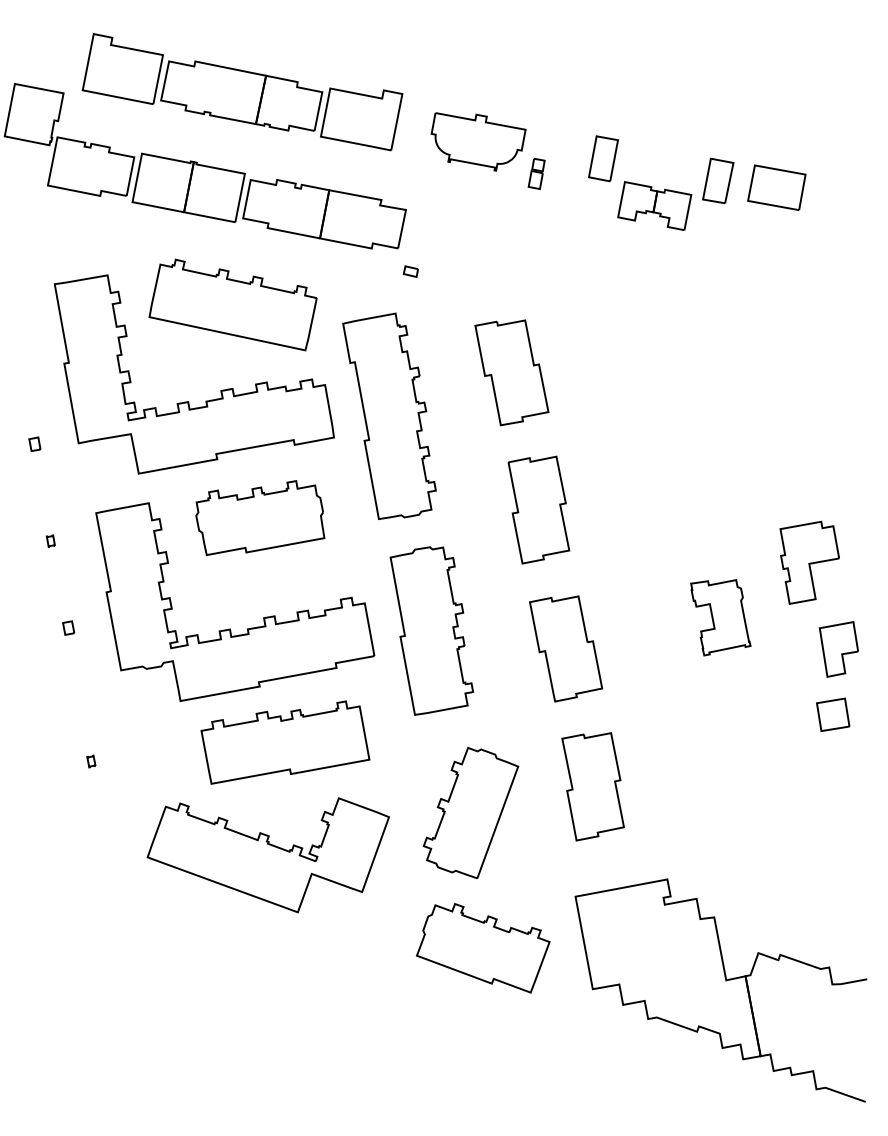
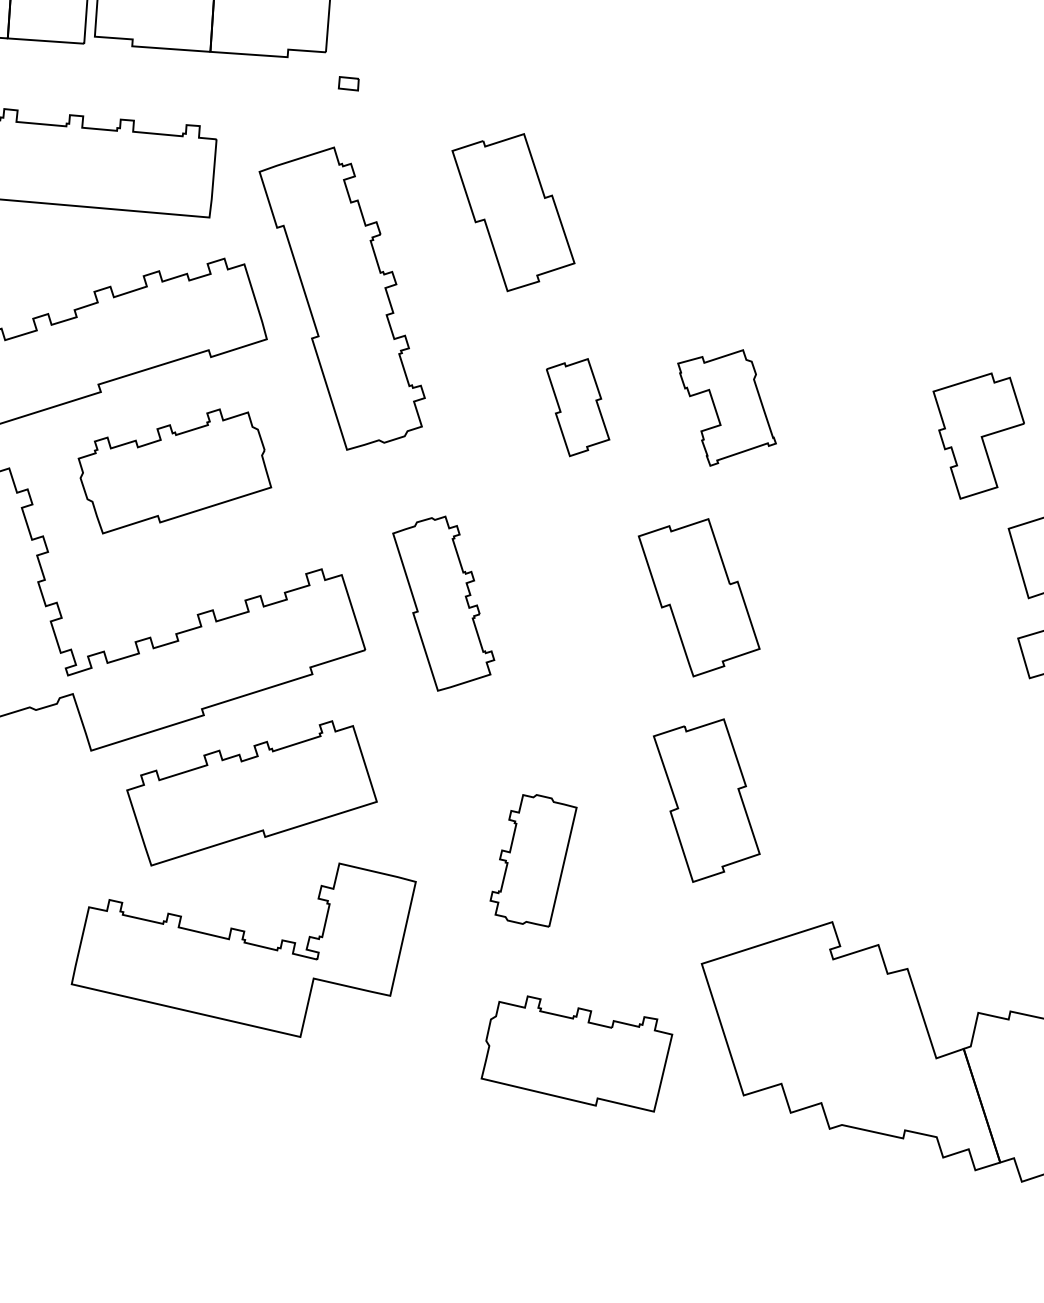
part: (538, 509) -> (577, 406), size x0.6
part: (720, 617) -> (727, 407), moved
part: (431, 630) -> (443, 602), size x0.7
part: (566, 648) -> (700, 597), moved
part: (470, 812) -> (533, 860), size x0.7

